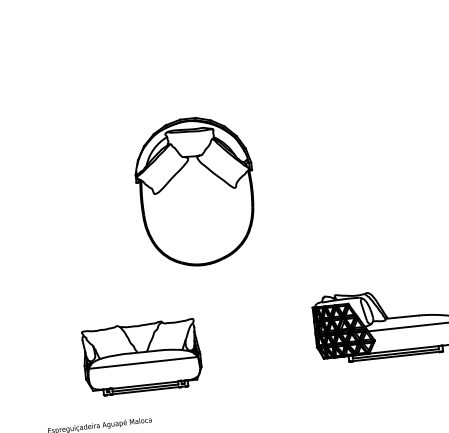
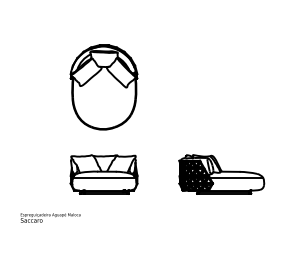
part: (195, 192) -> (103, 87), moved
part: (141, 357) -> (103, 174), moved

